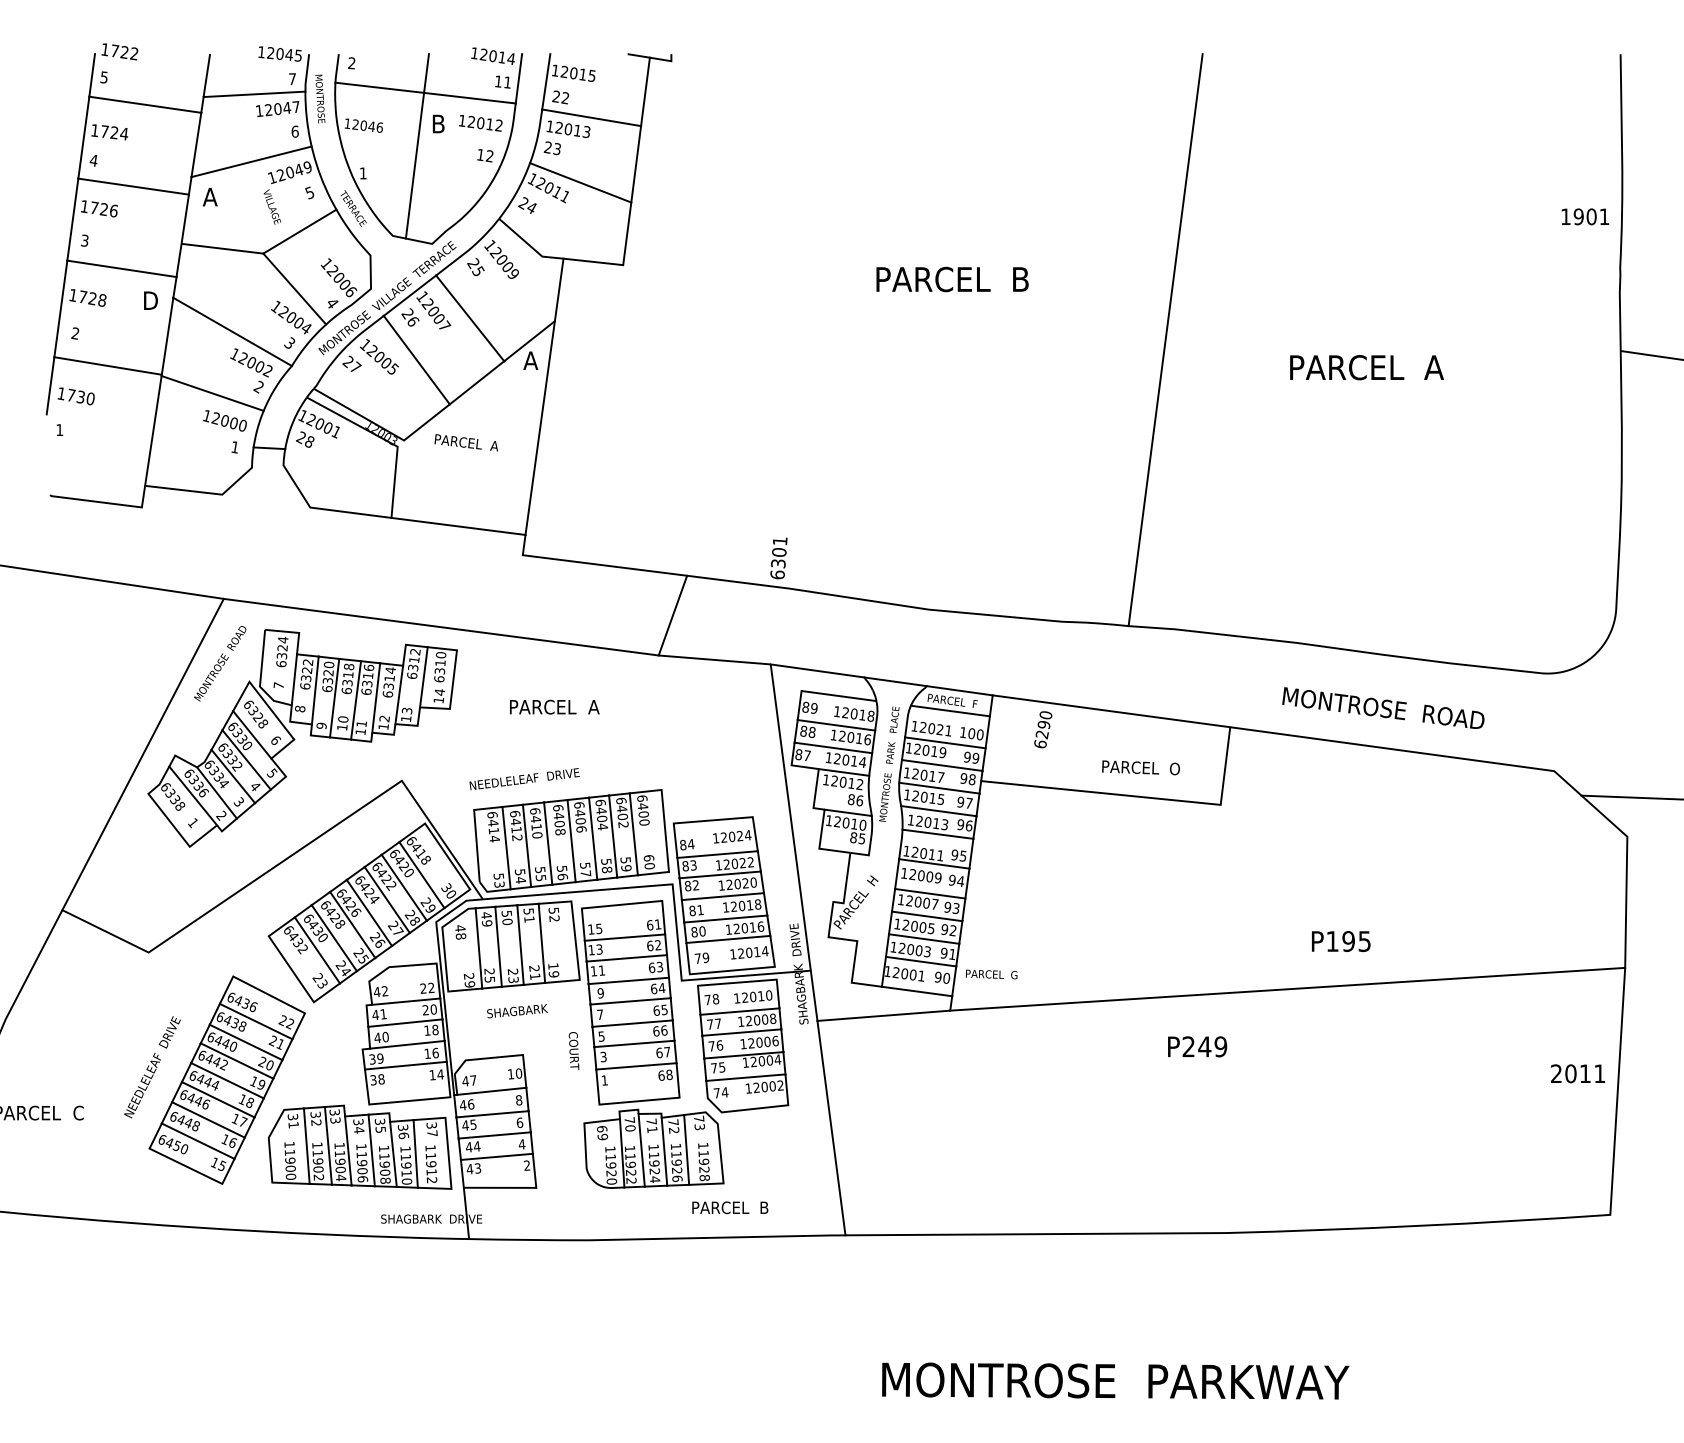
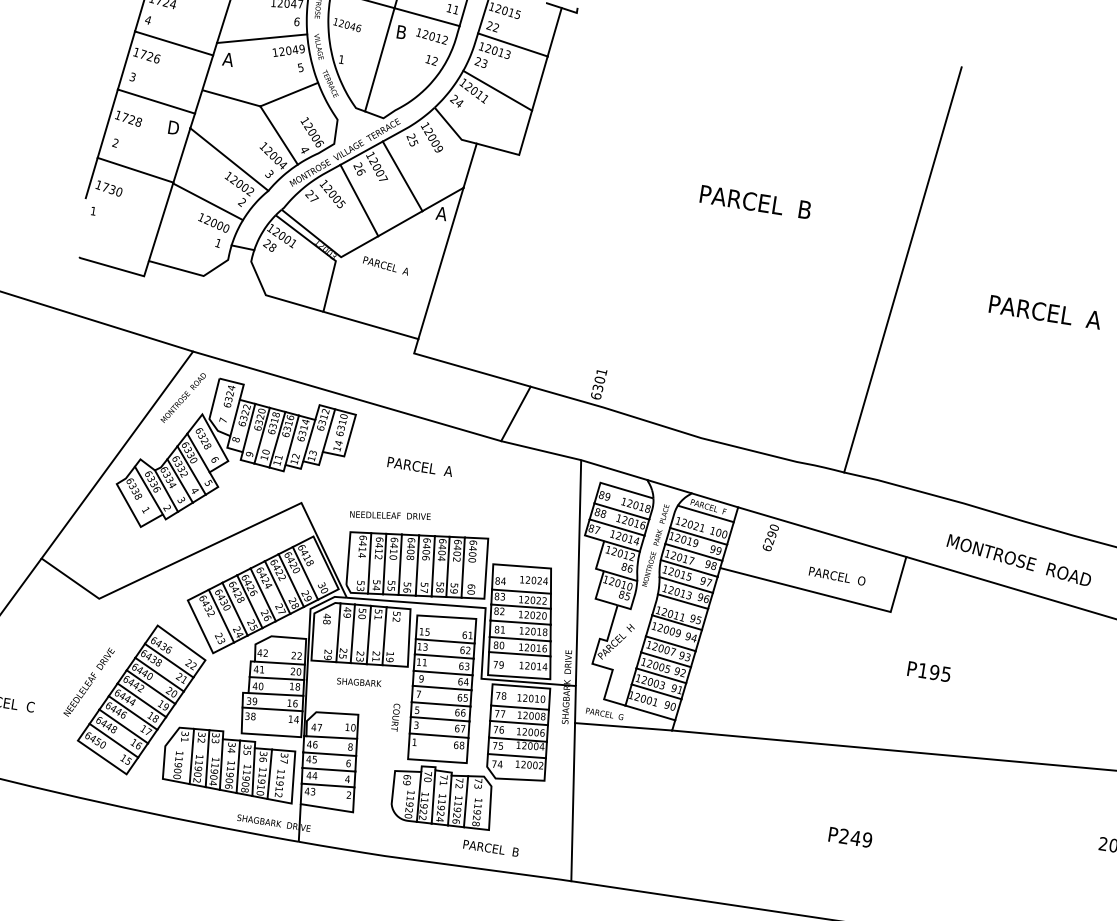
text: (272, 206) -> (319, 46), moved
text: (1341, 941) -> (929, 671), moved
text: (991, 974) -> (604, 714), moved
text: (1197, 1046) -> (850, 837), moved

